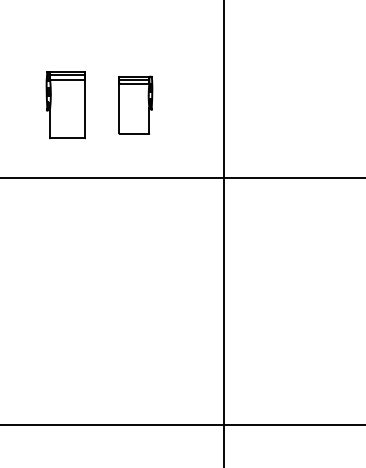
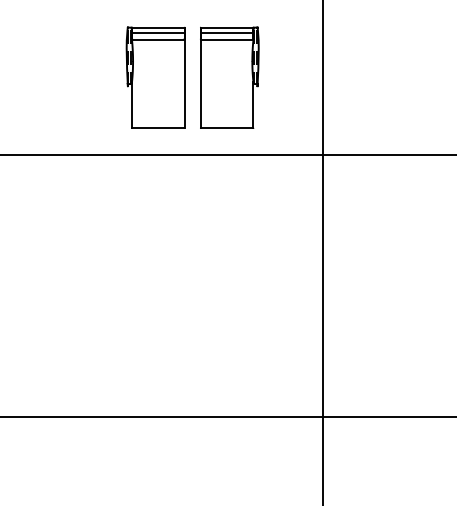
part: (65, 104) -> (155, 77), size x1.43
part: (135, 104) -> (229, 77), size x1.67

